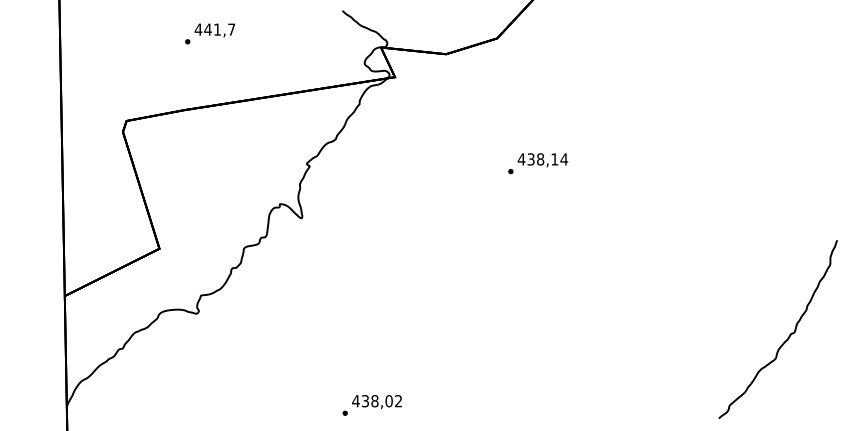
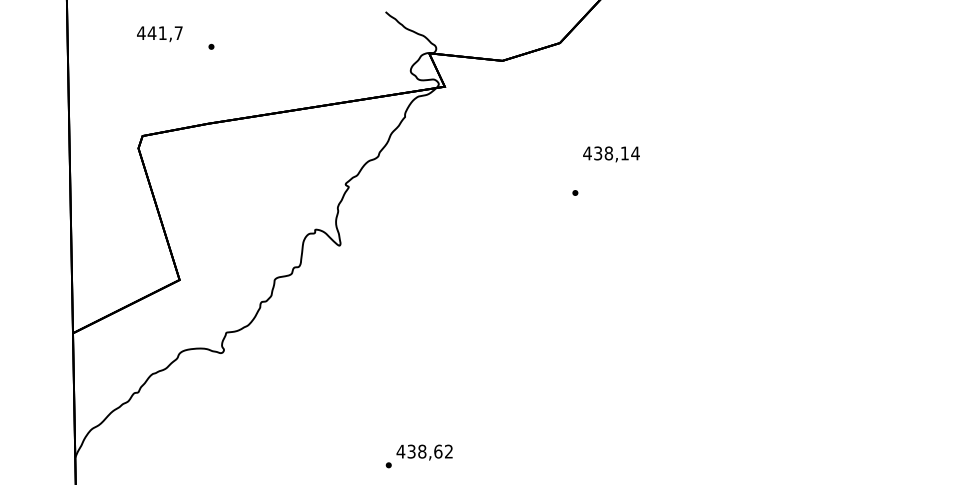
text: (214, 30) -> (159, 34), moved
text: (542, 160) -> (611, 154), moved
curve: (789, 334) -> (889, 376), removed
text: (388, 401) -> (437, 451), 438,02 -> 438,62

